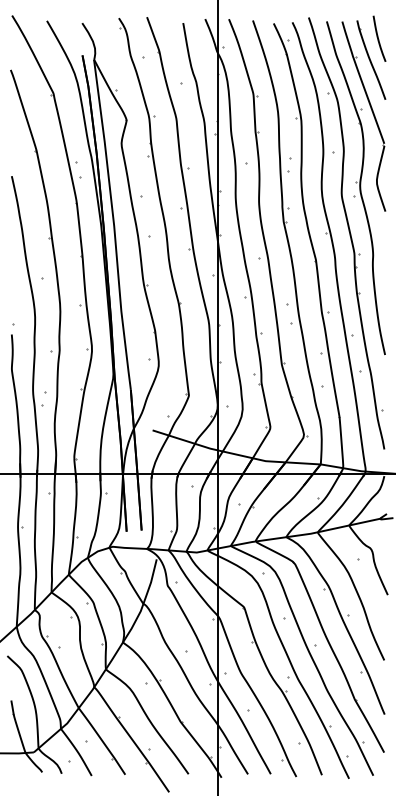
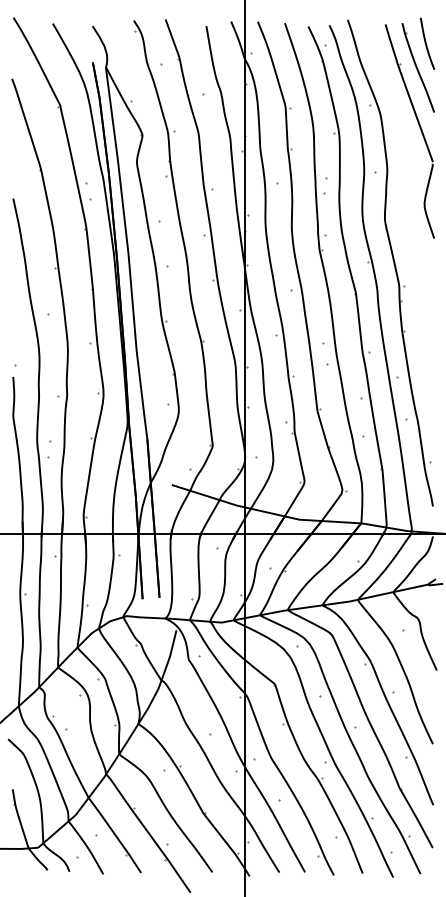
part: (355, 188) -> (400, 212), removed

